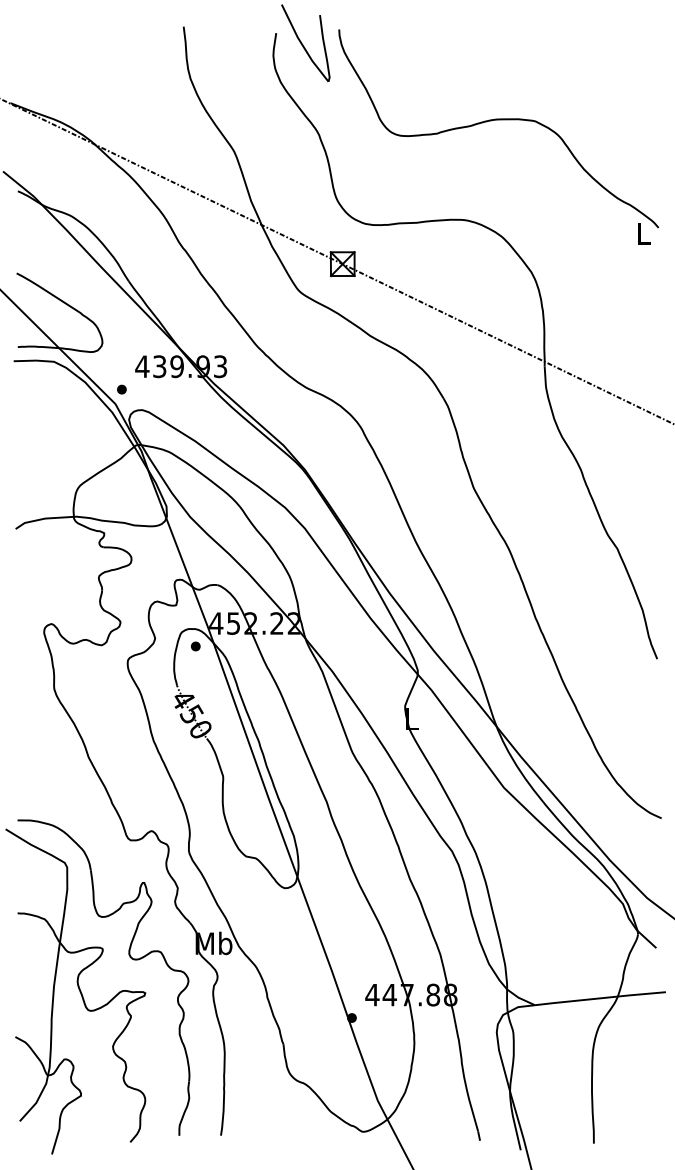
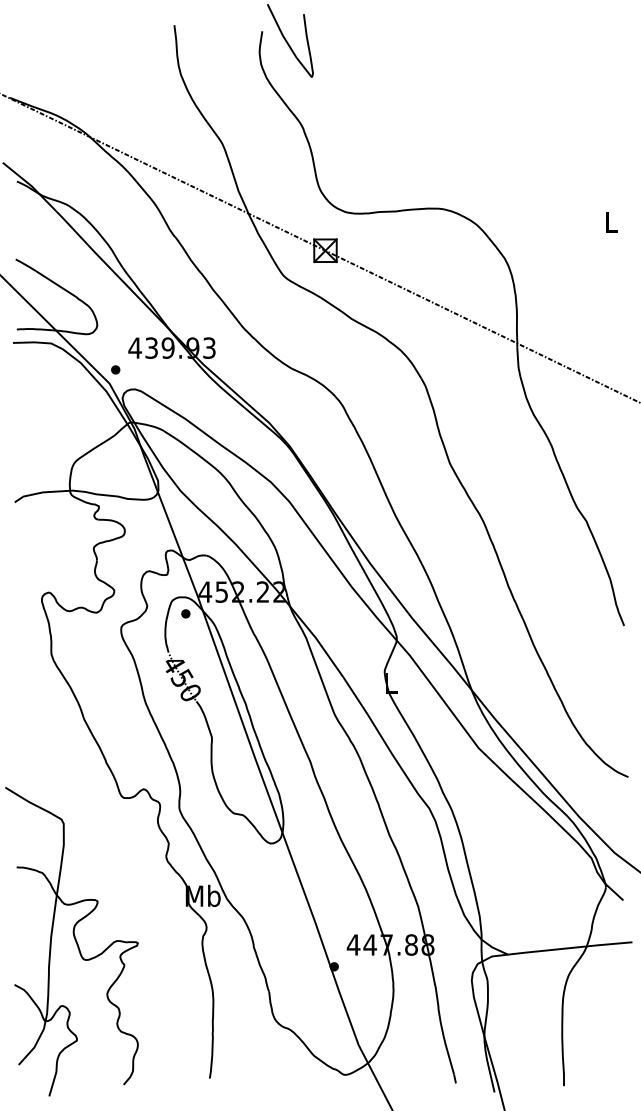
curve: (498, 120) -> (473, 114), removed
part: (129, 956) -> (122, 908), removed

